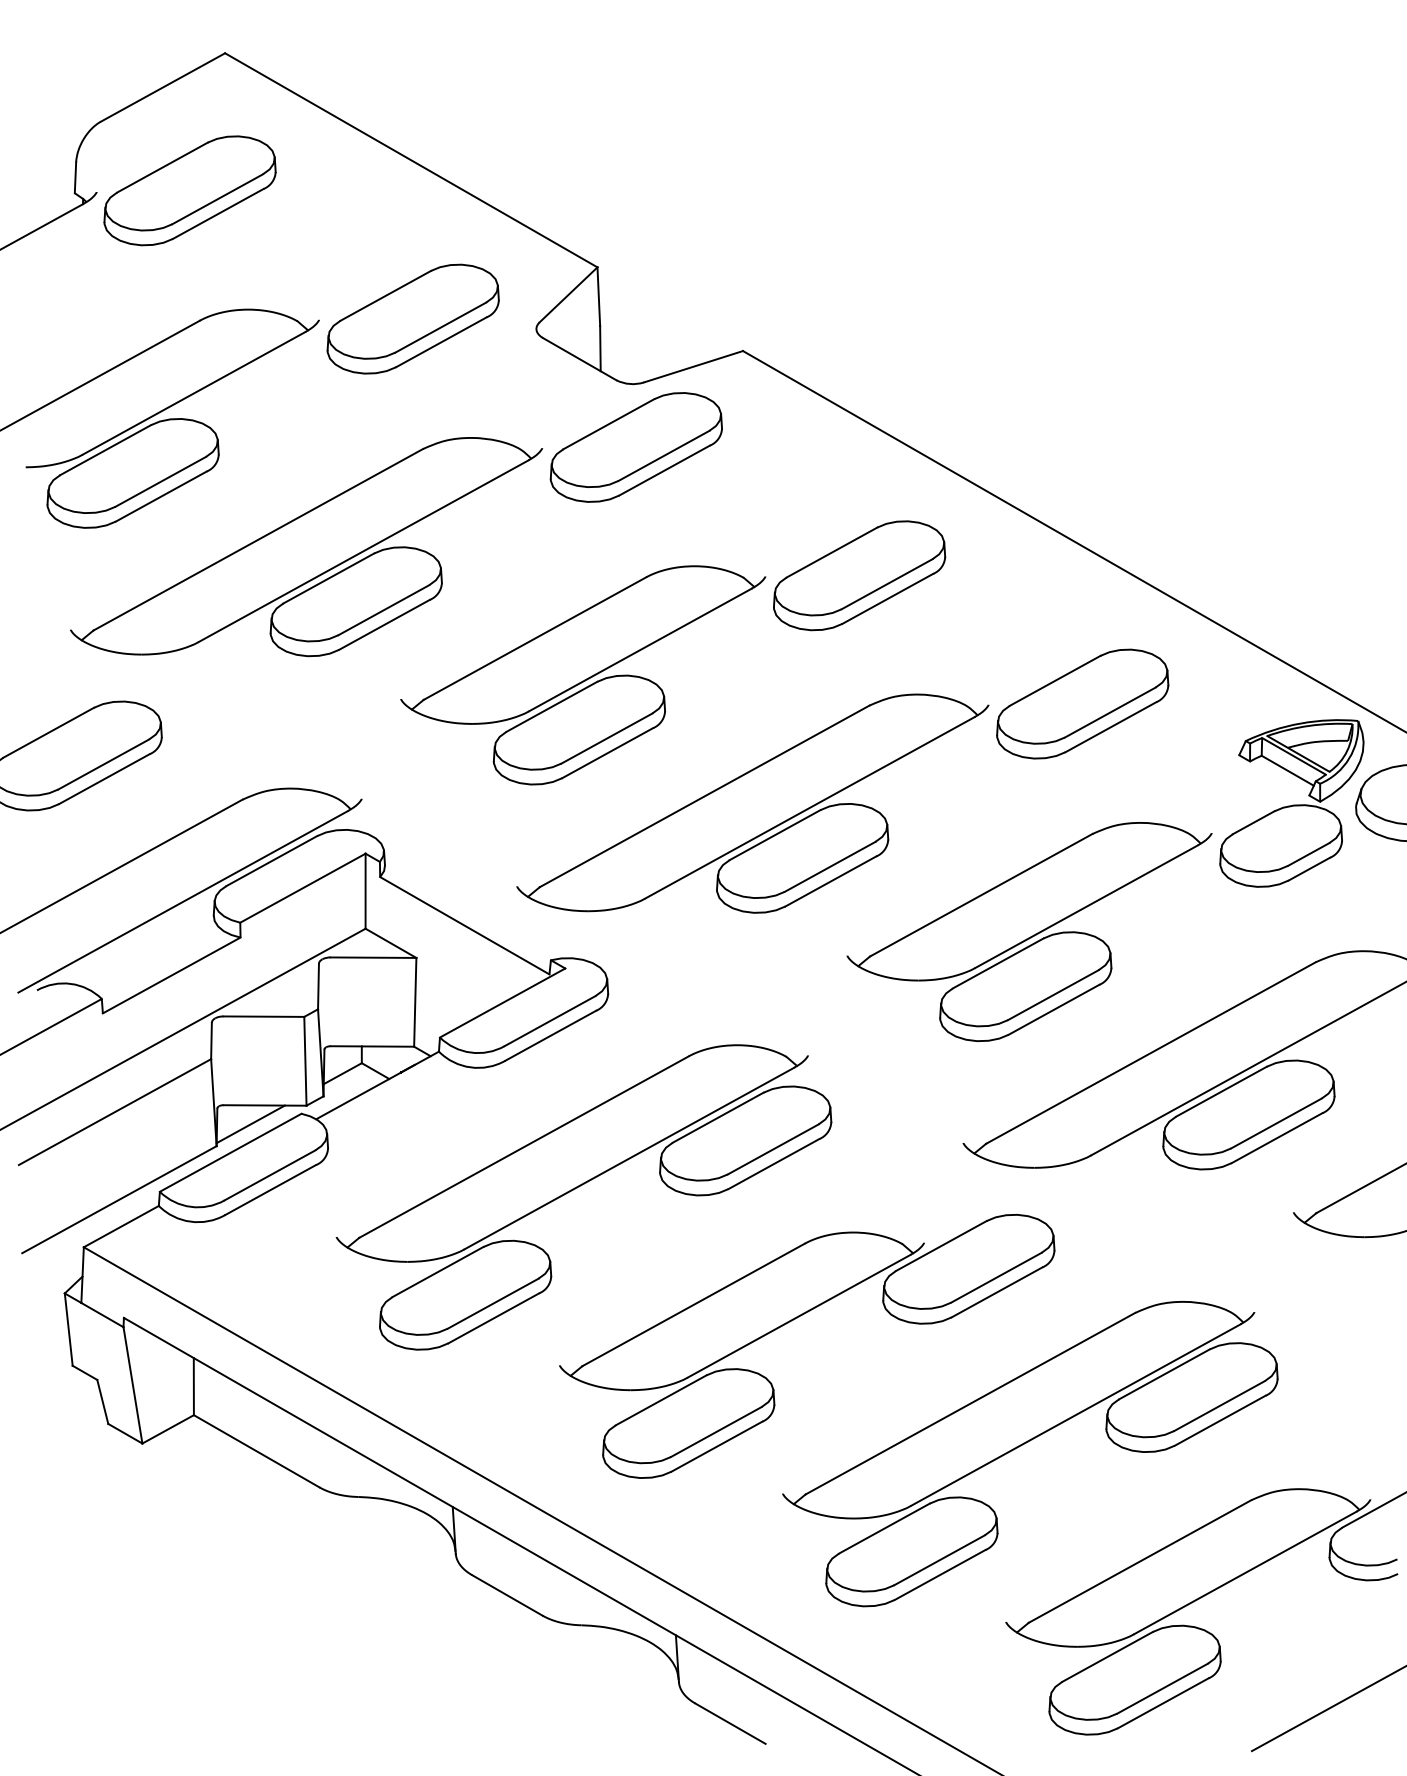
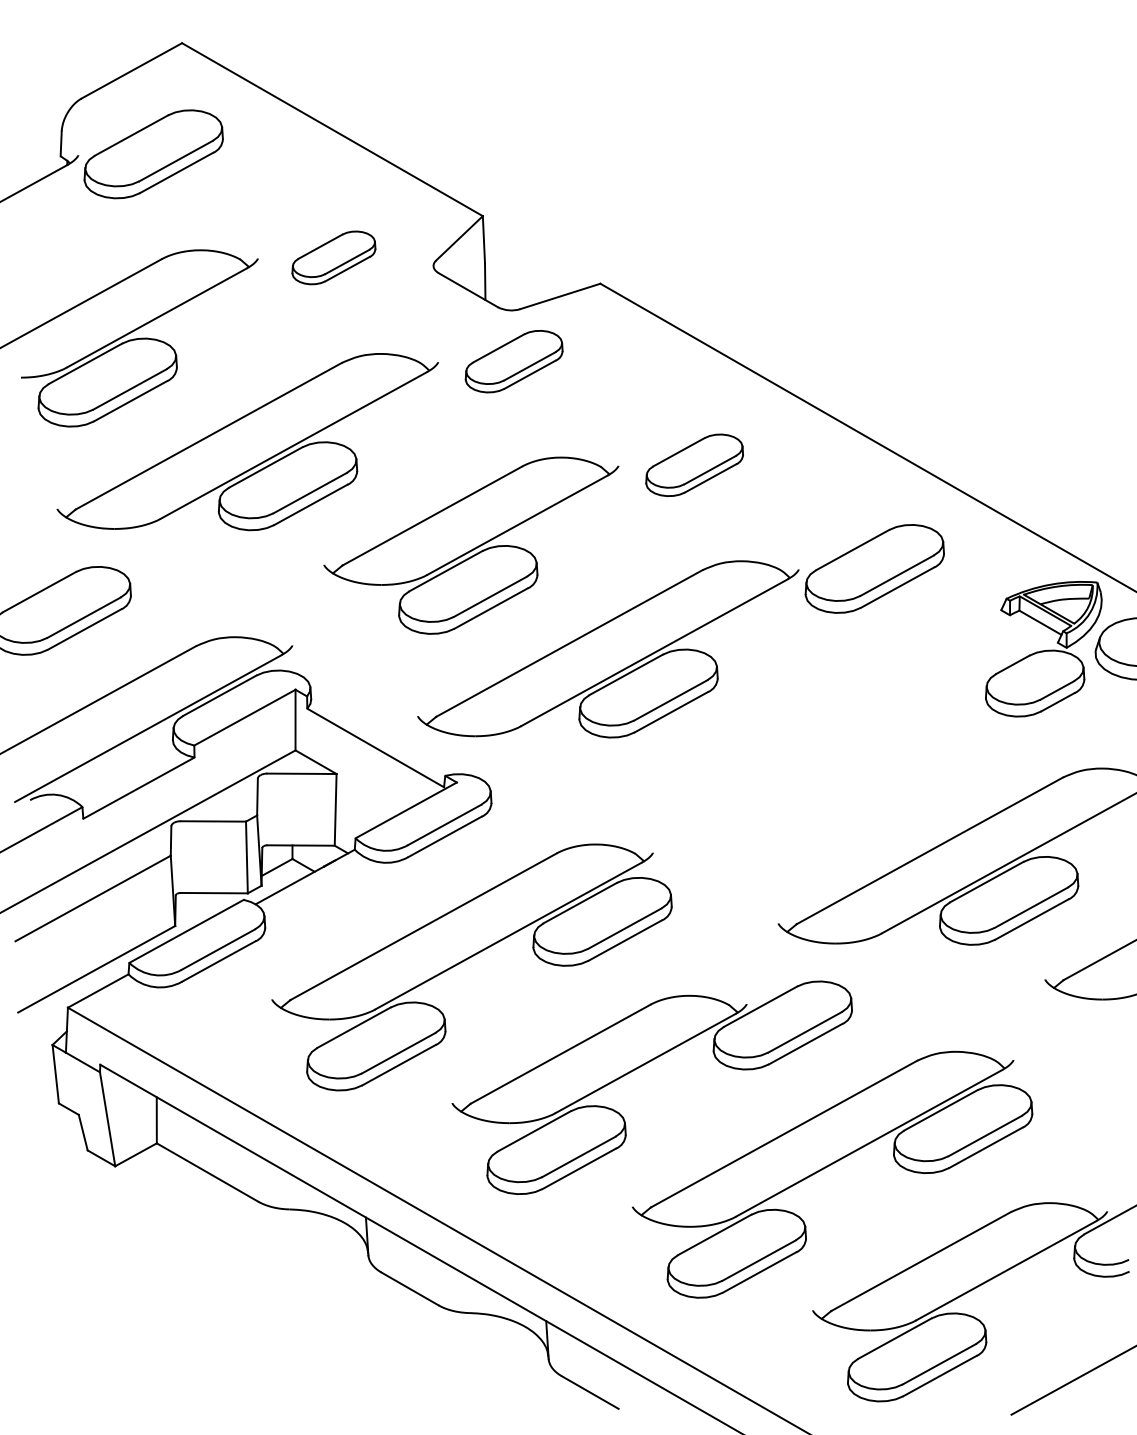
part: (412, 318) -> (333, 257), size x0.6
part: (635, 447) -> (513, 361), size x0.7
part: (859, 575) -> (694, 465), size x0.7
part: (1029, 932) -> (831, 753), removed
line: (250, 1124) -> (202, 908), removed

